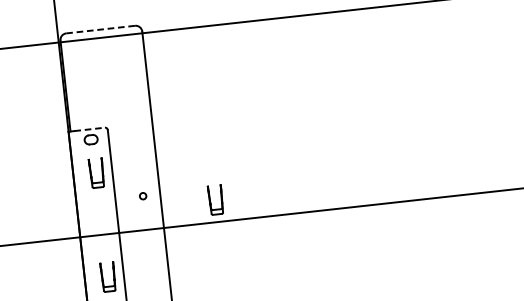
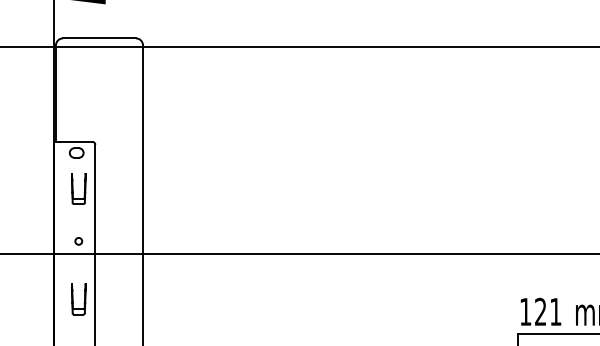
line: (100, 29) -> (99, 38), dashed -> solid
line: (89, 128) -> (76, 141), dashed -> solid
circle: (142, 196) -> (78, 241), moved
part: (215, 199) -> (200, 230), removed

